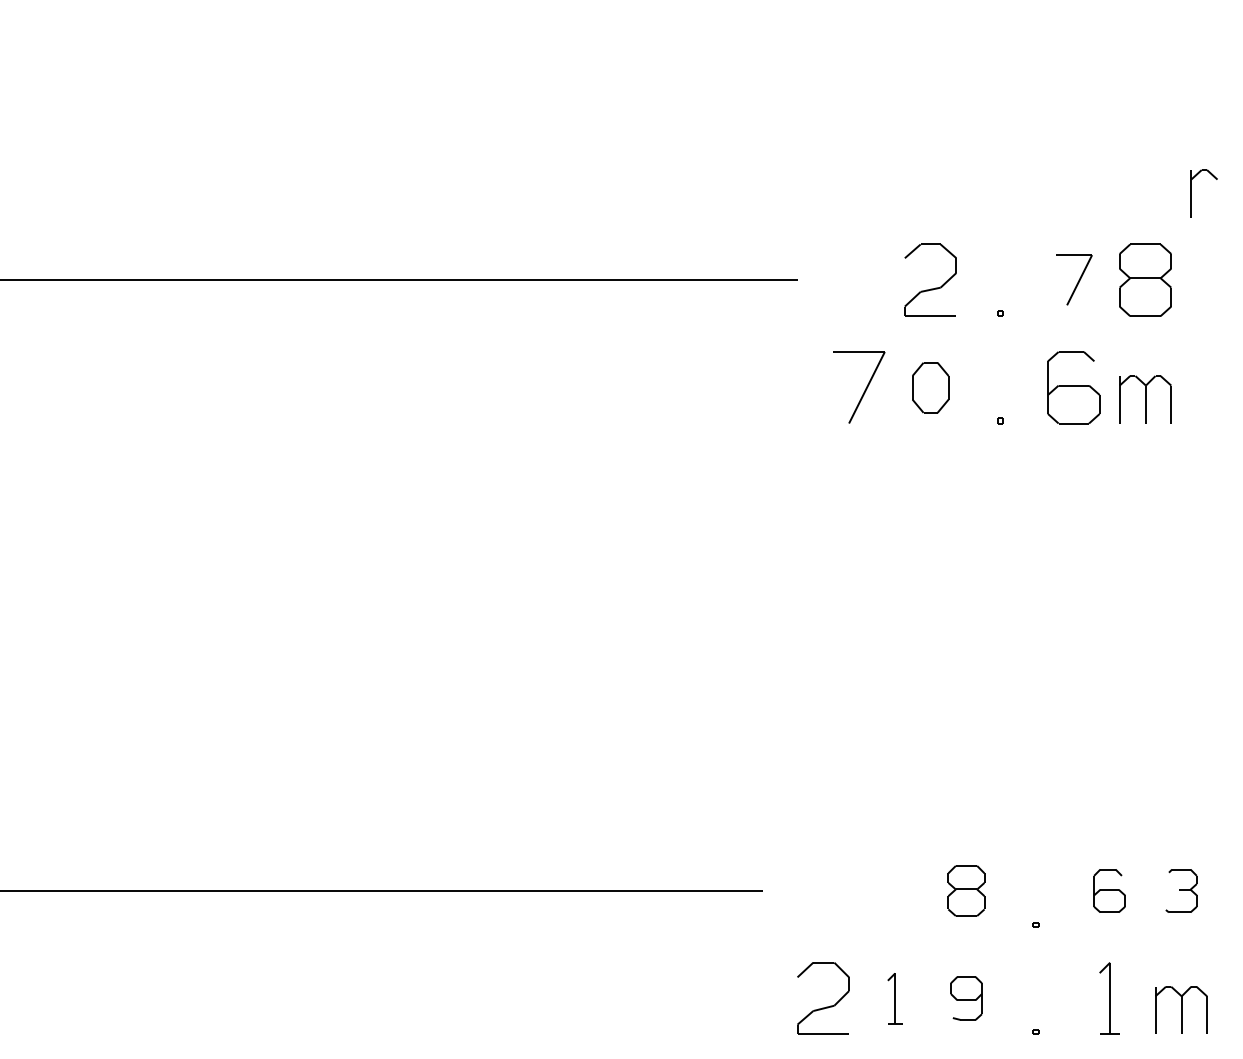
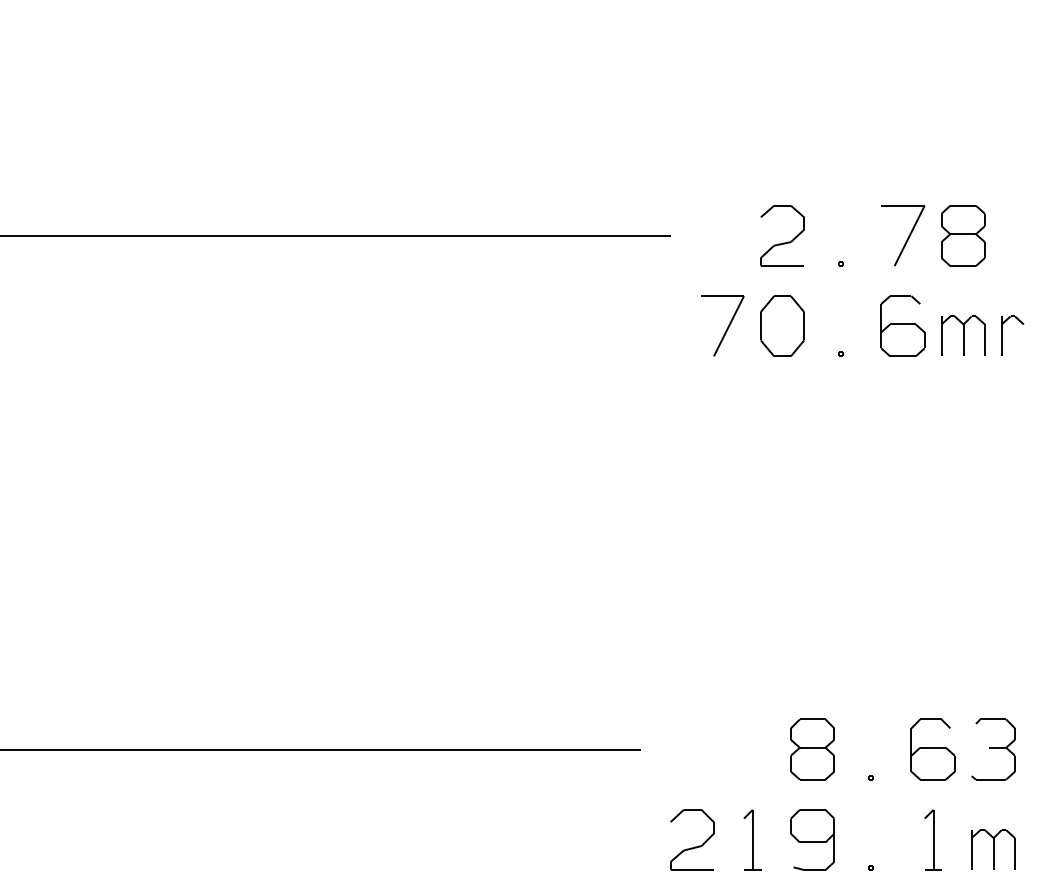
part: (1191, 193) -> (1001, 336), moved
part: (1074, 279) -> (903, 235), size x1.43
part: (930, 387) -> (782, 326), size x1.43
part: (966, 890) -> (812, 749), size x1.43
part: (1109, 890) -> (932, 749), size x1.67
part: (1181, 890) -> (993, 749), size x1.67
part: (894, 998) -> (752, 839), size x1.43
part: (966, 998) -> (812, 839), size x1.67

